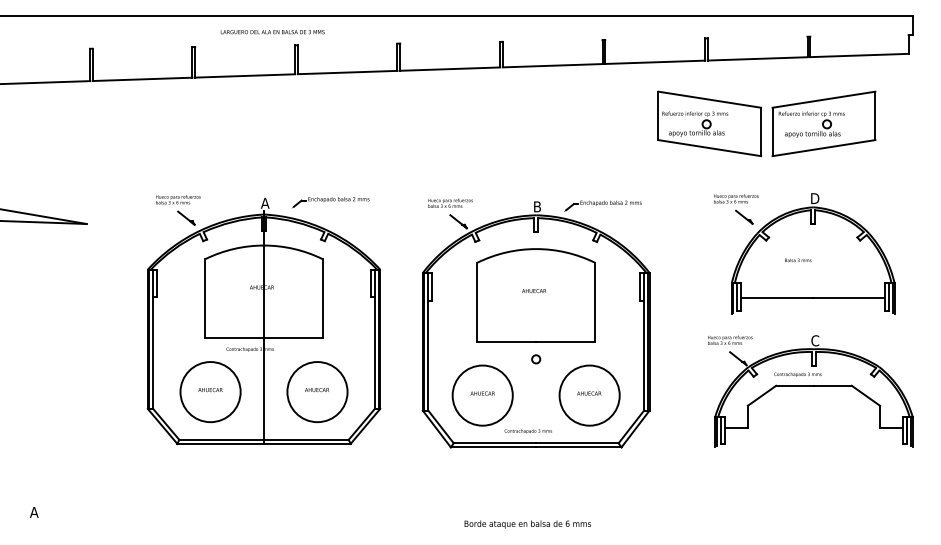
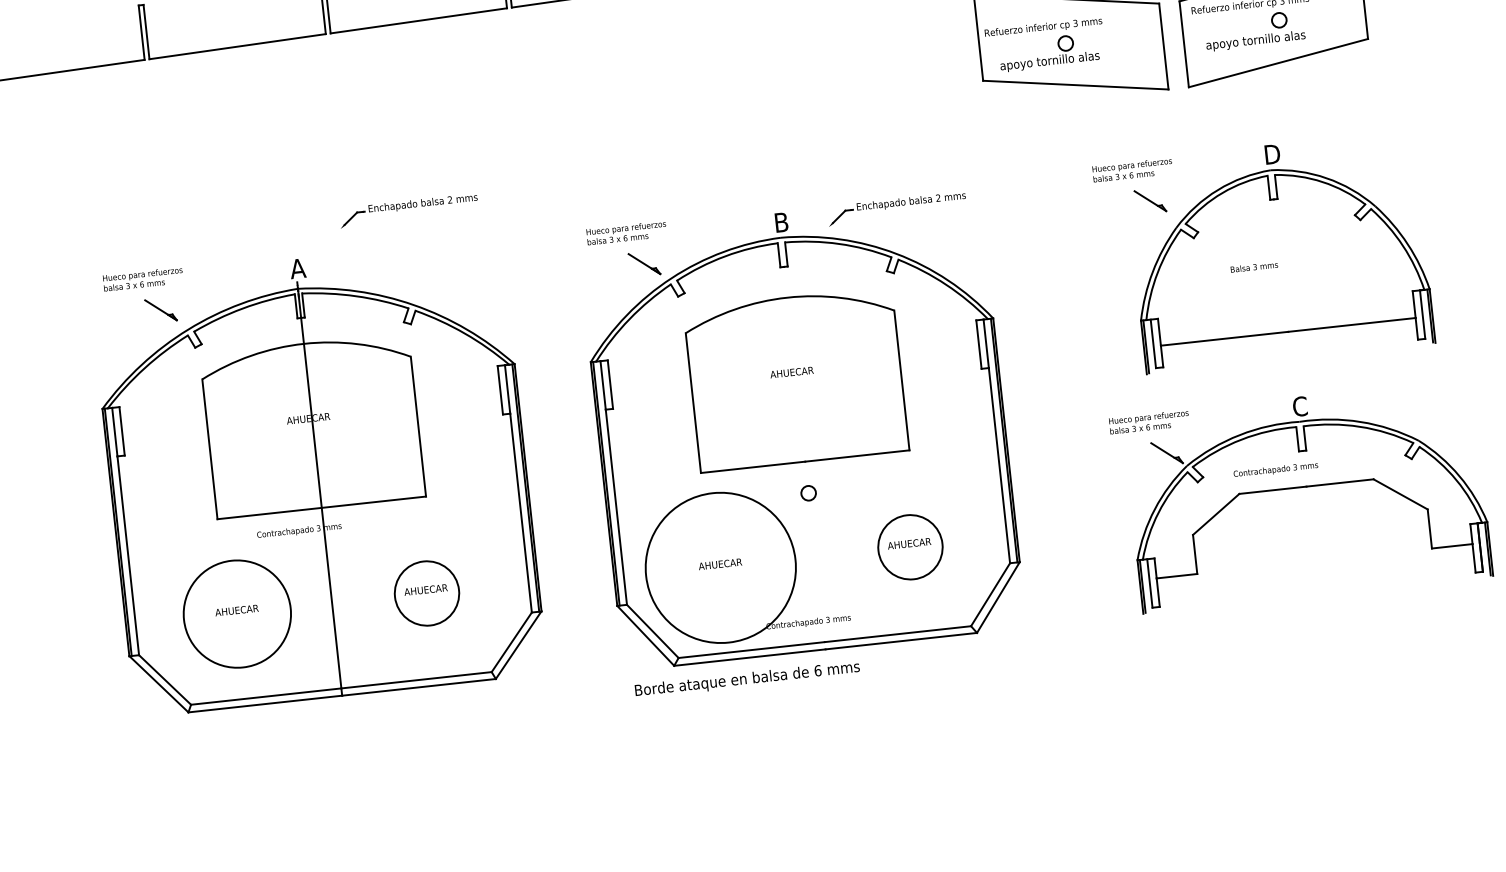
part: (330, 202) -> (408, 210), moved
circle: (317, 392) -> (427, 594), size x0.6
circle: (482, 395) -> (720, 567), size x1.4
circle: (589, 395) -> (910, 547), size x0.6
text: (527, 524) -> (746, 679), moved

